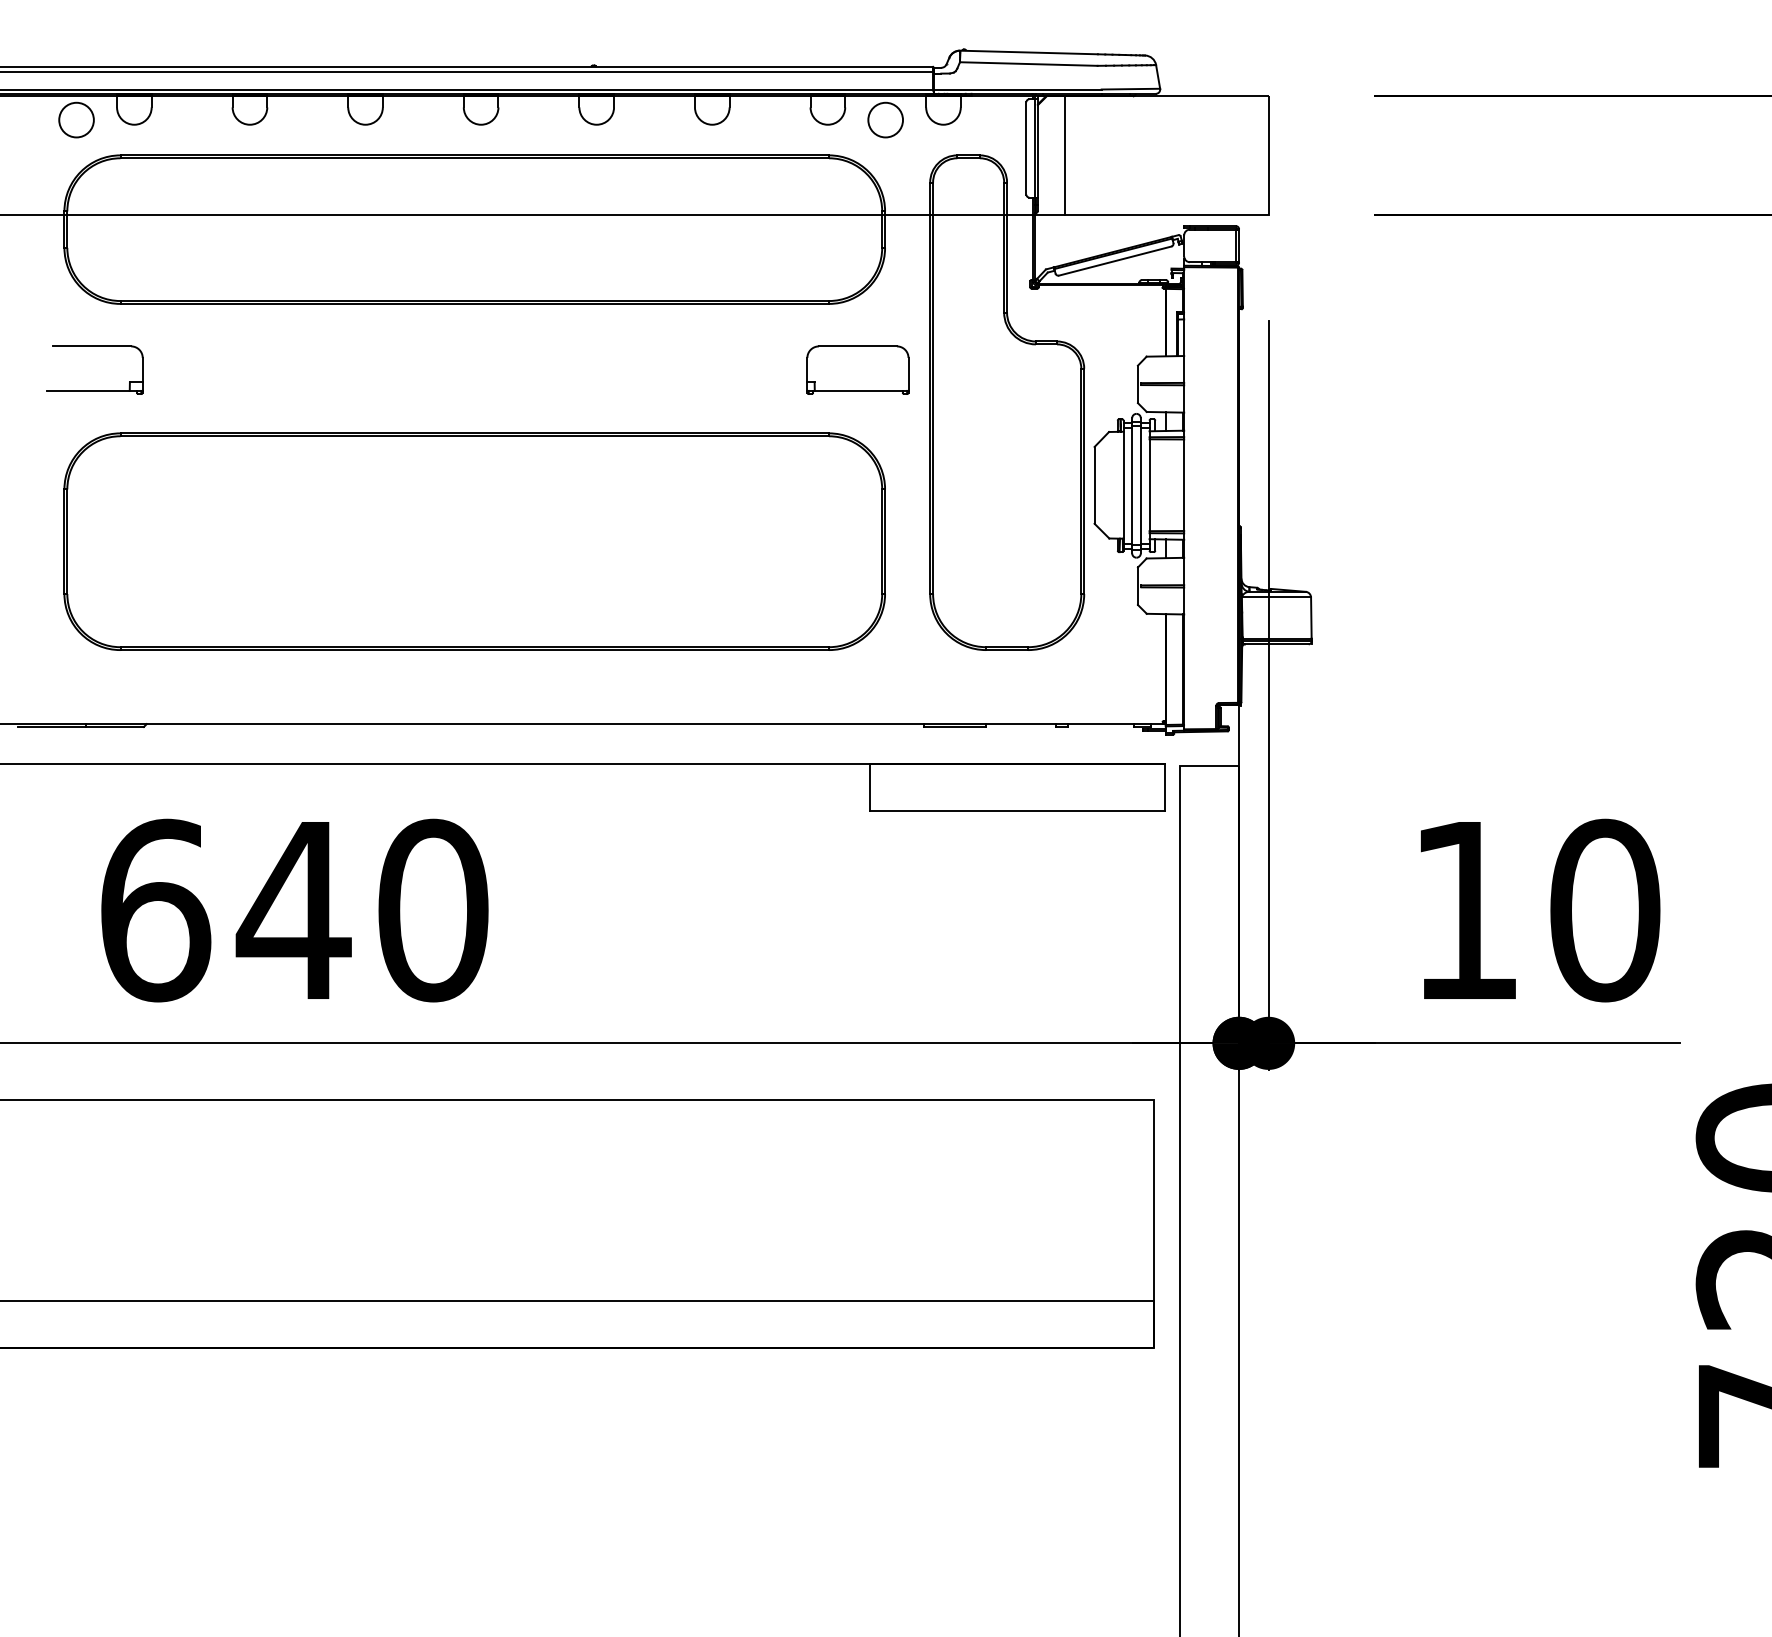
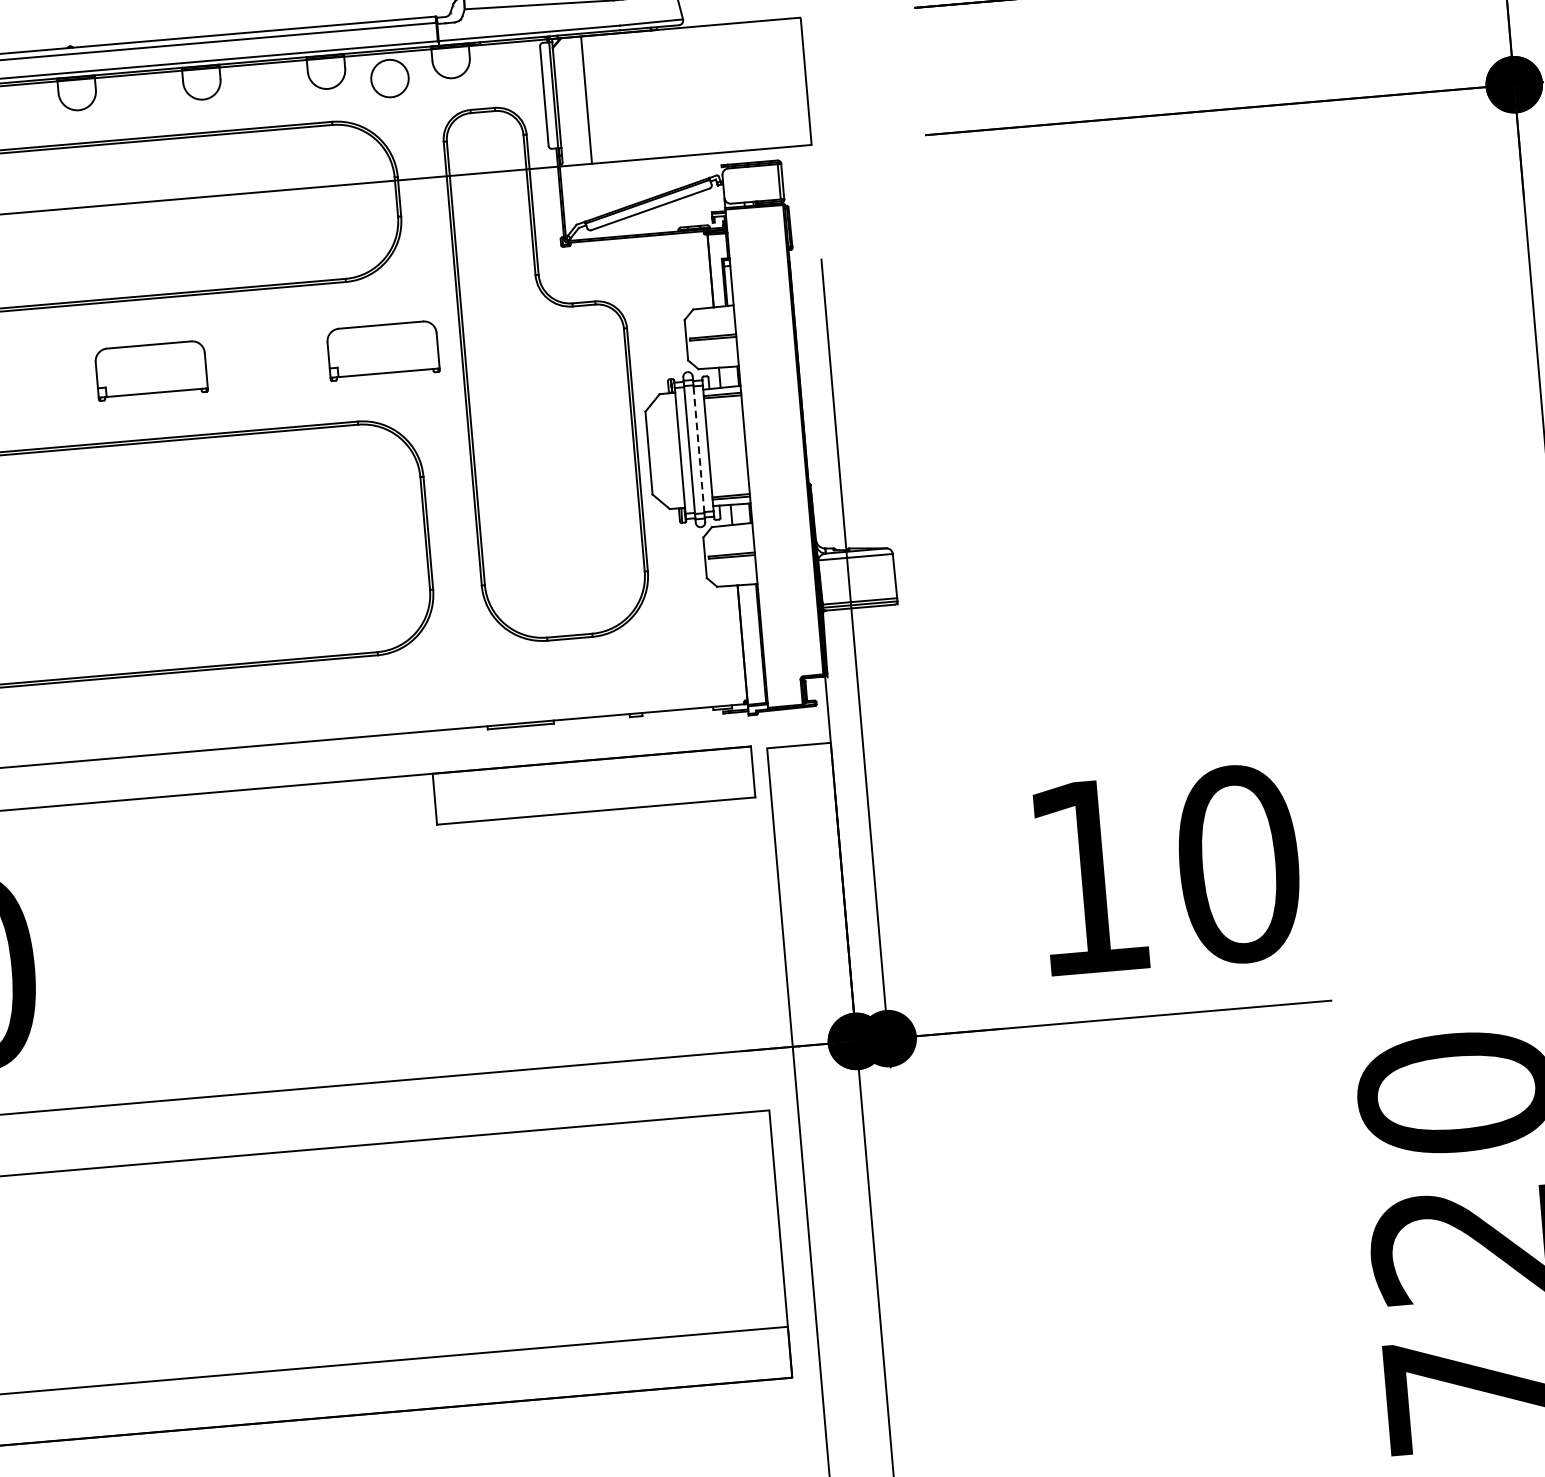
part: (642, 369) -> (150, 369), added
line: (1140, 485) -> (698, 449), solid -> dashed

